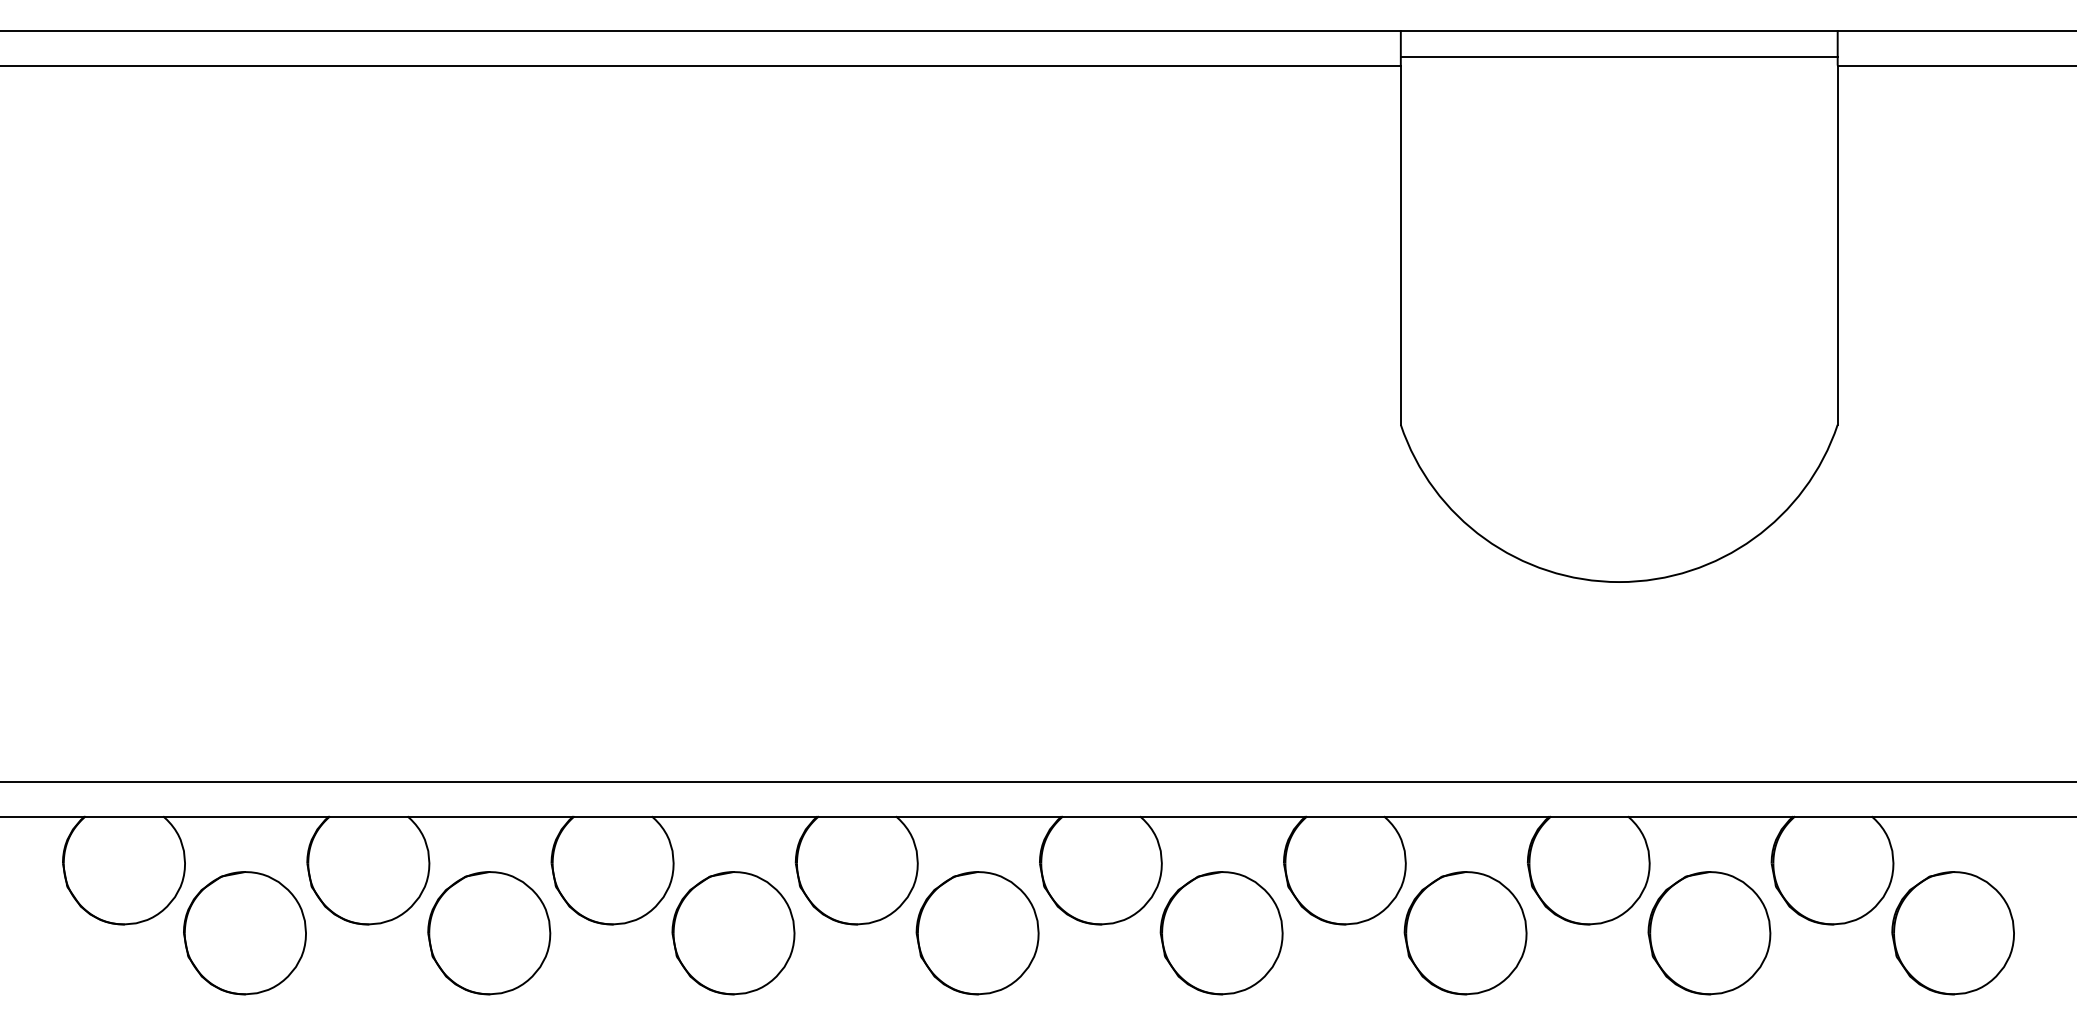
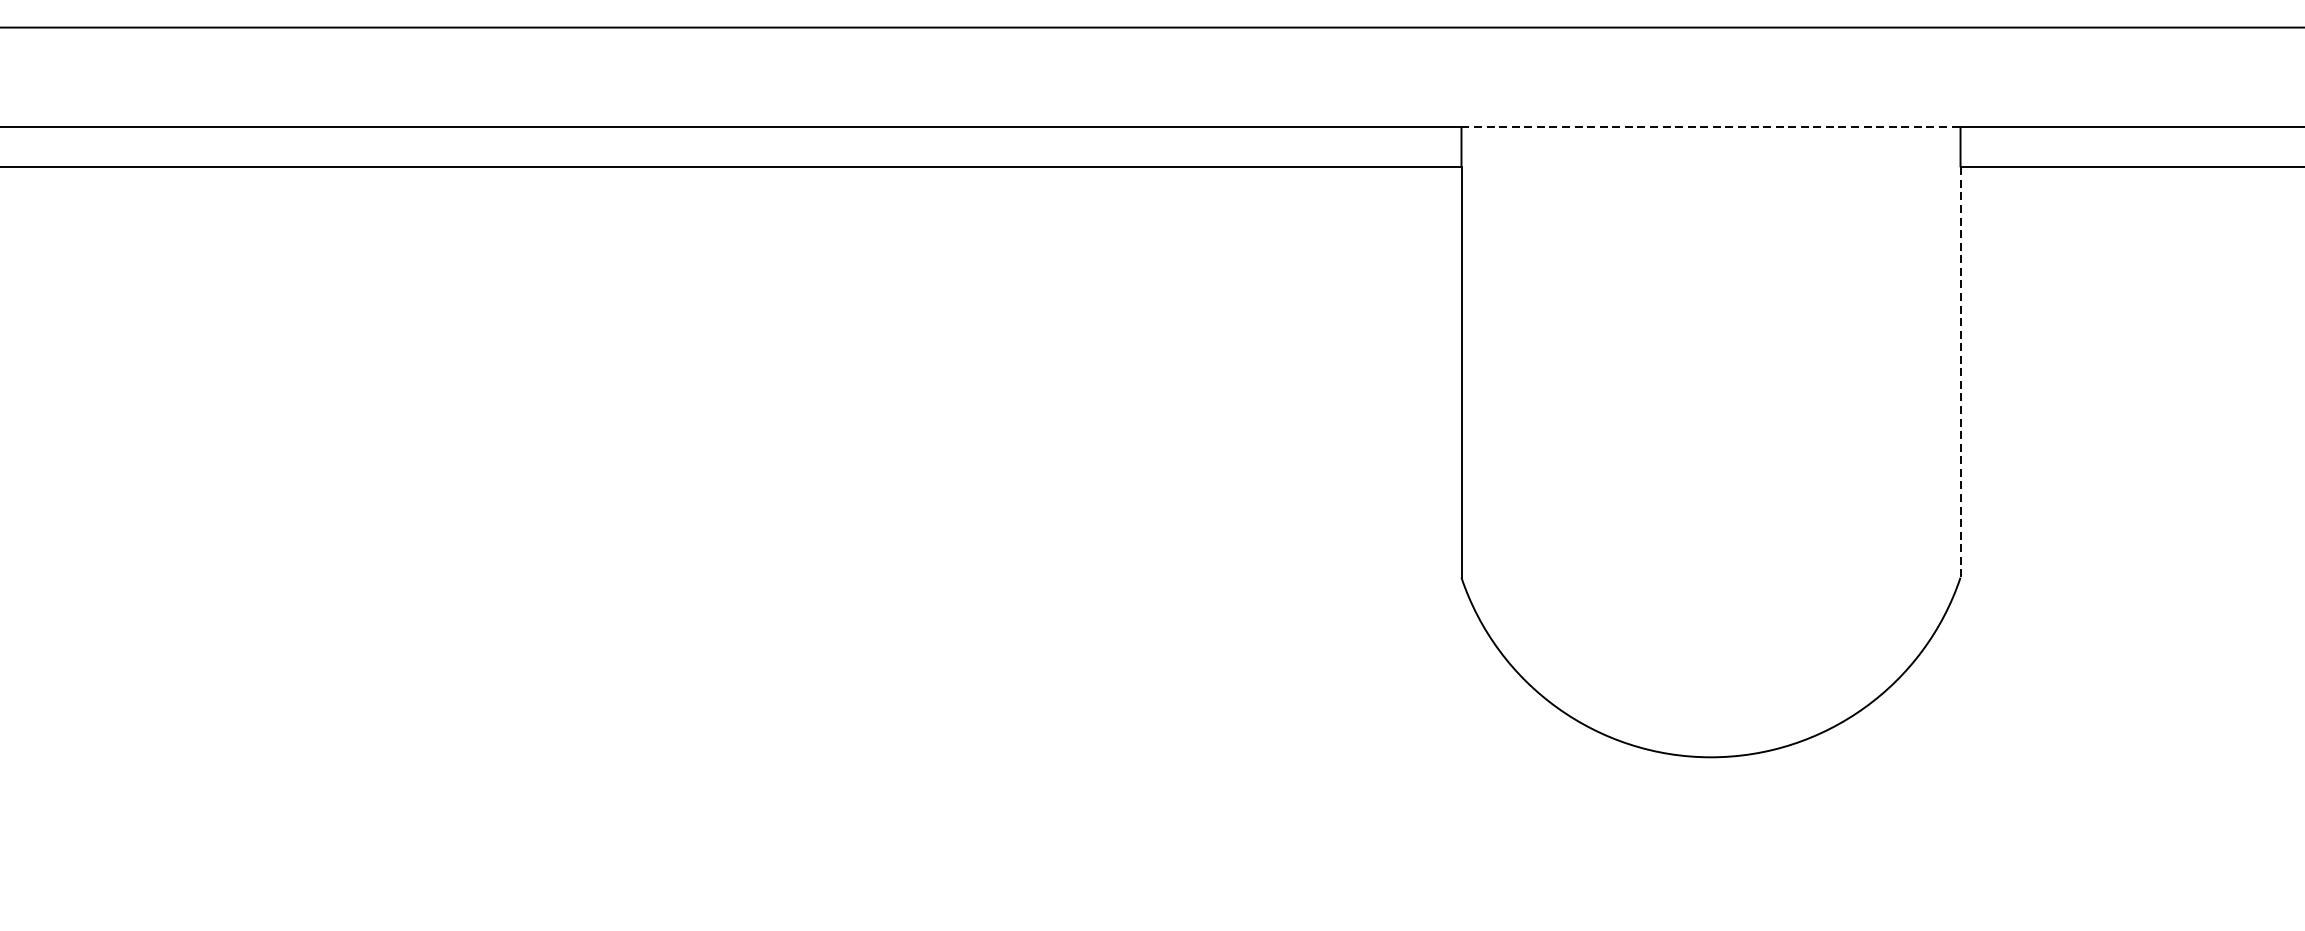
line: (1619, 30) -> (1711, 127), solid -> dashed
line: (1618, 56) -> (1710, 156), removed
line: (1837, 245) -> (1960, 372), solid -> dashed

